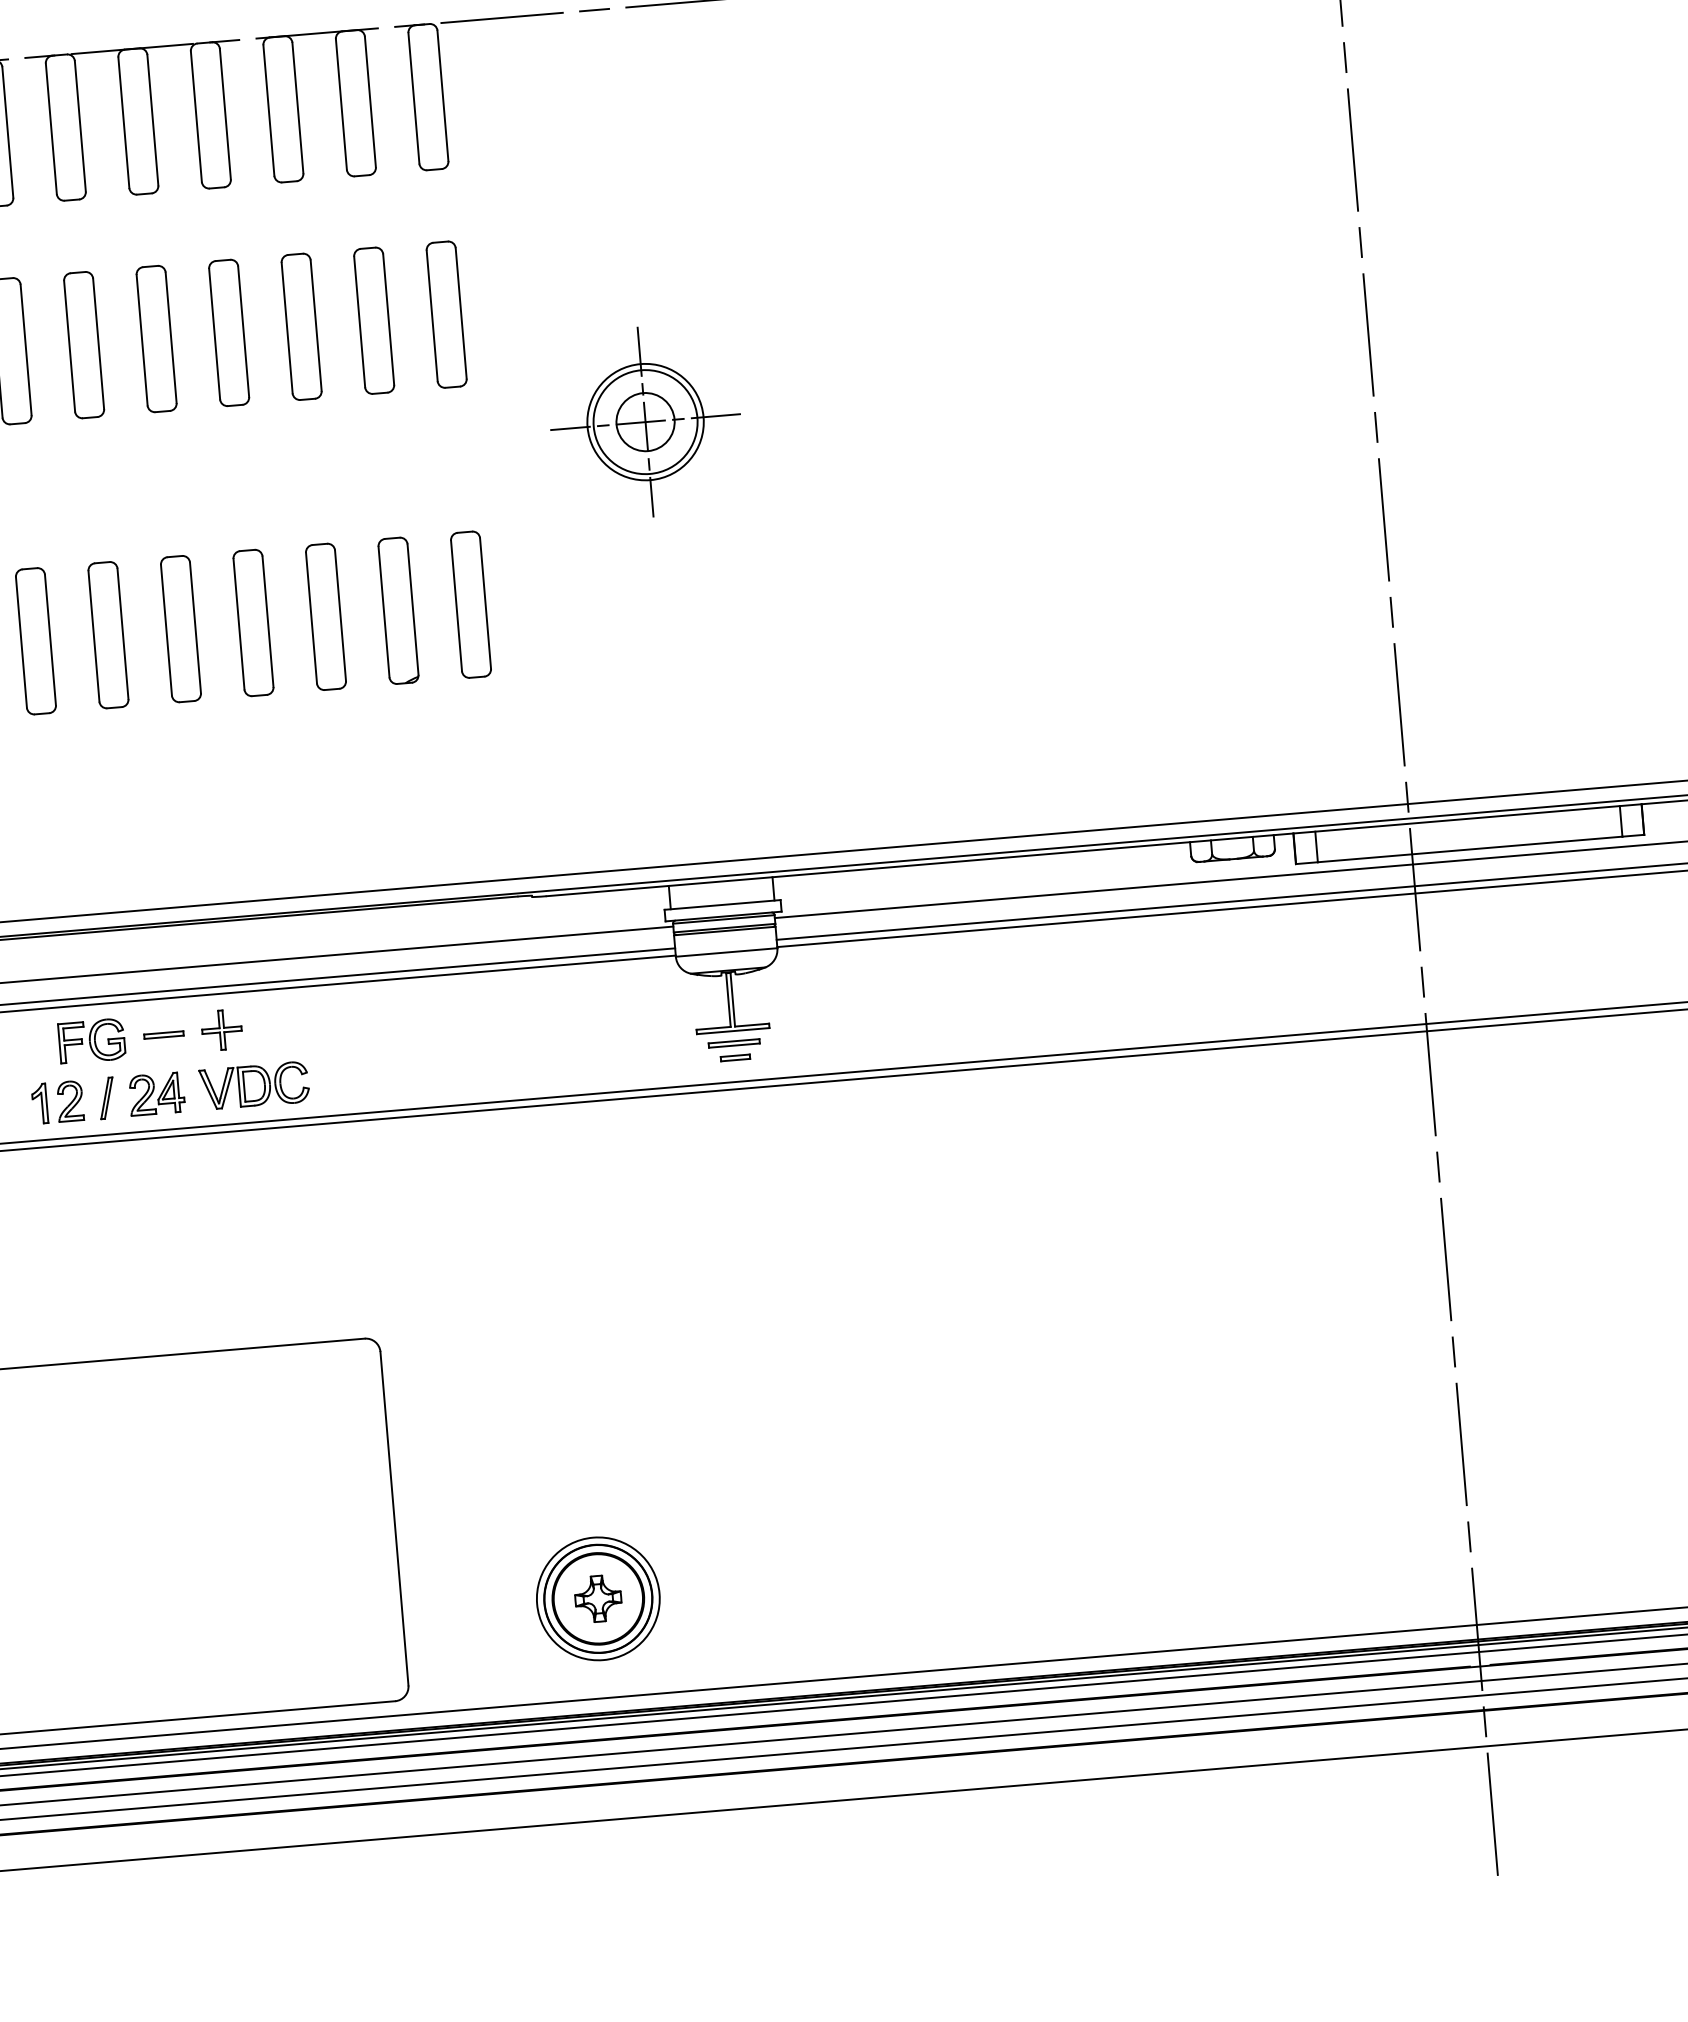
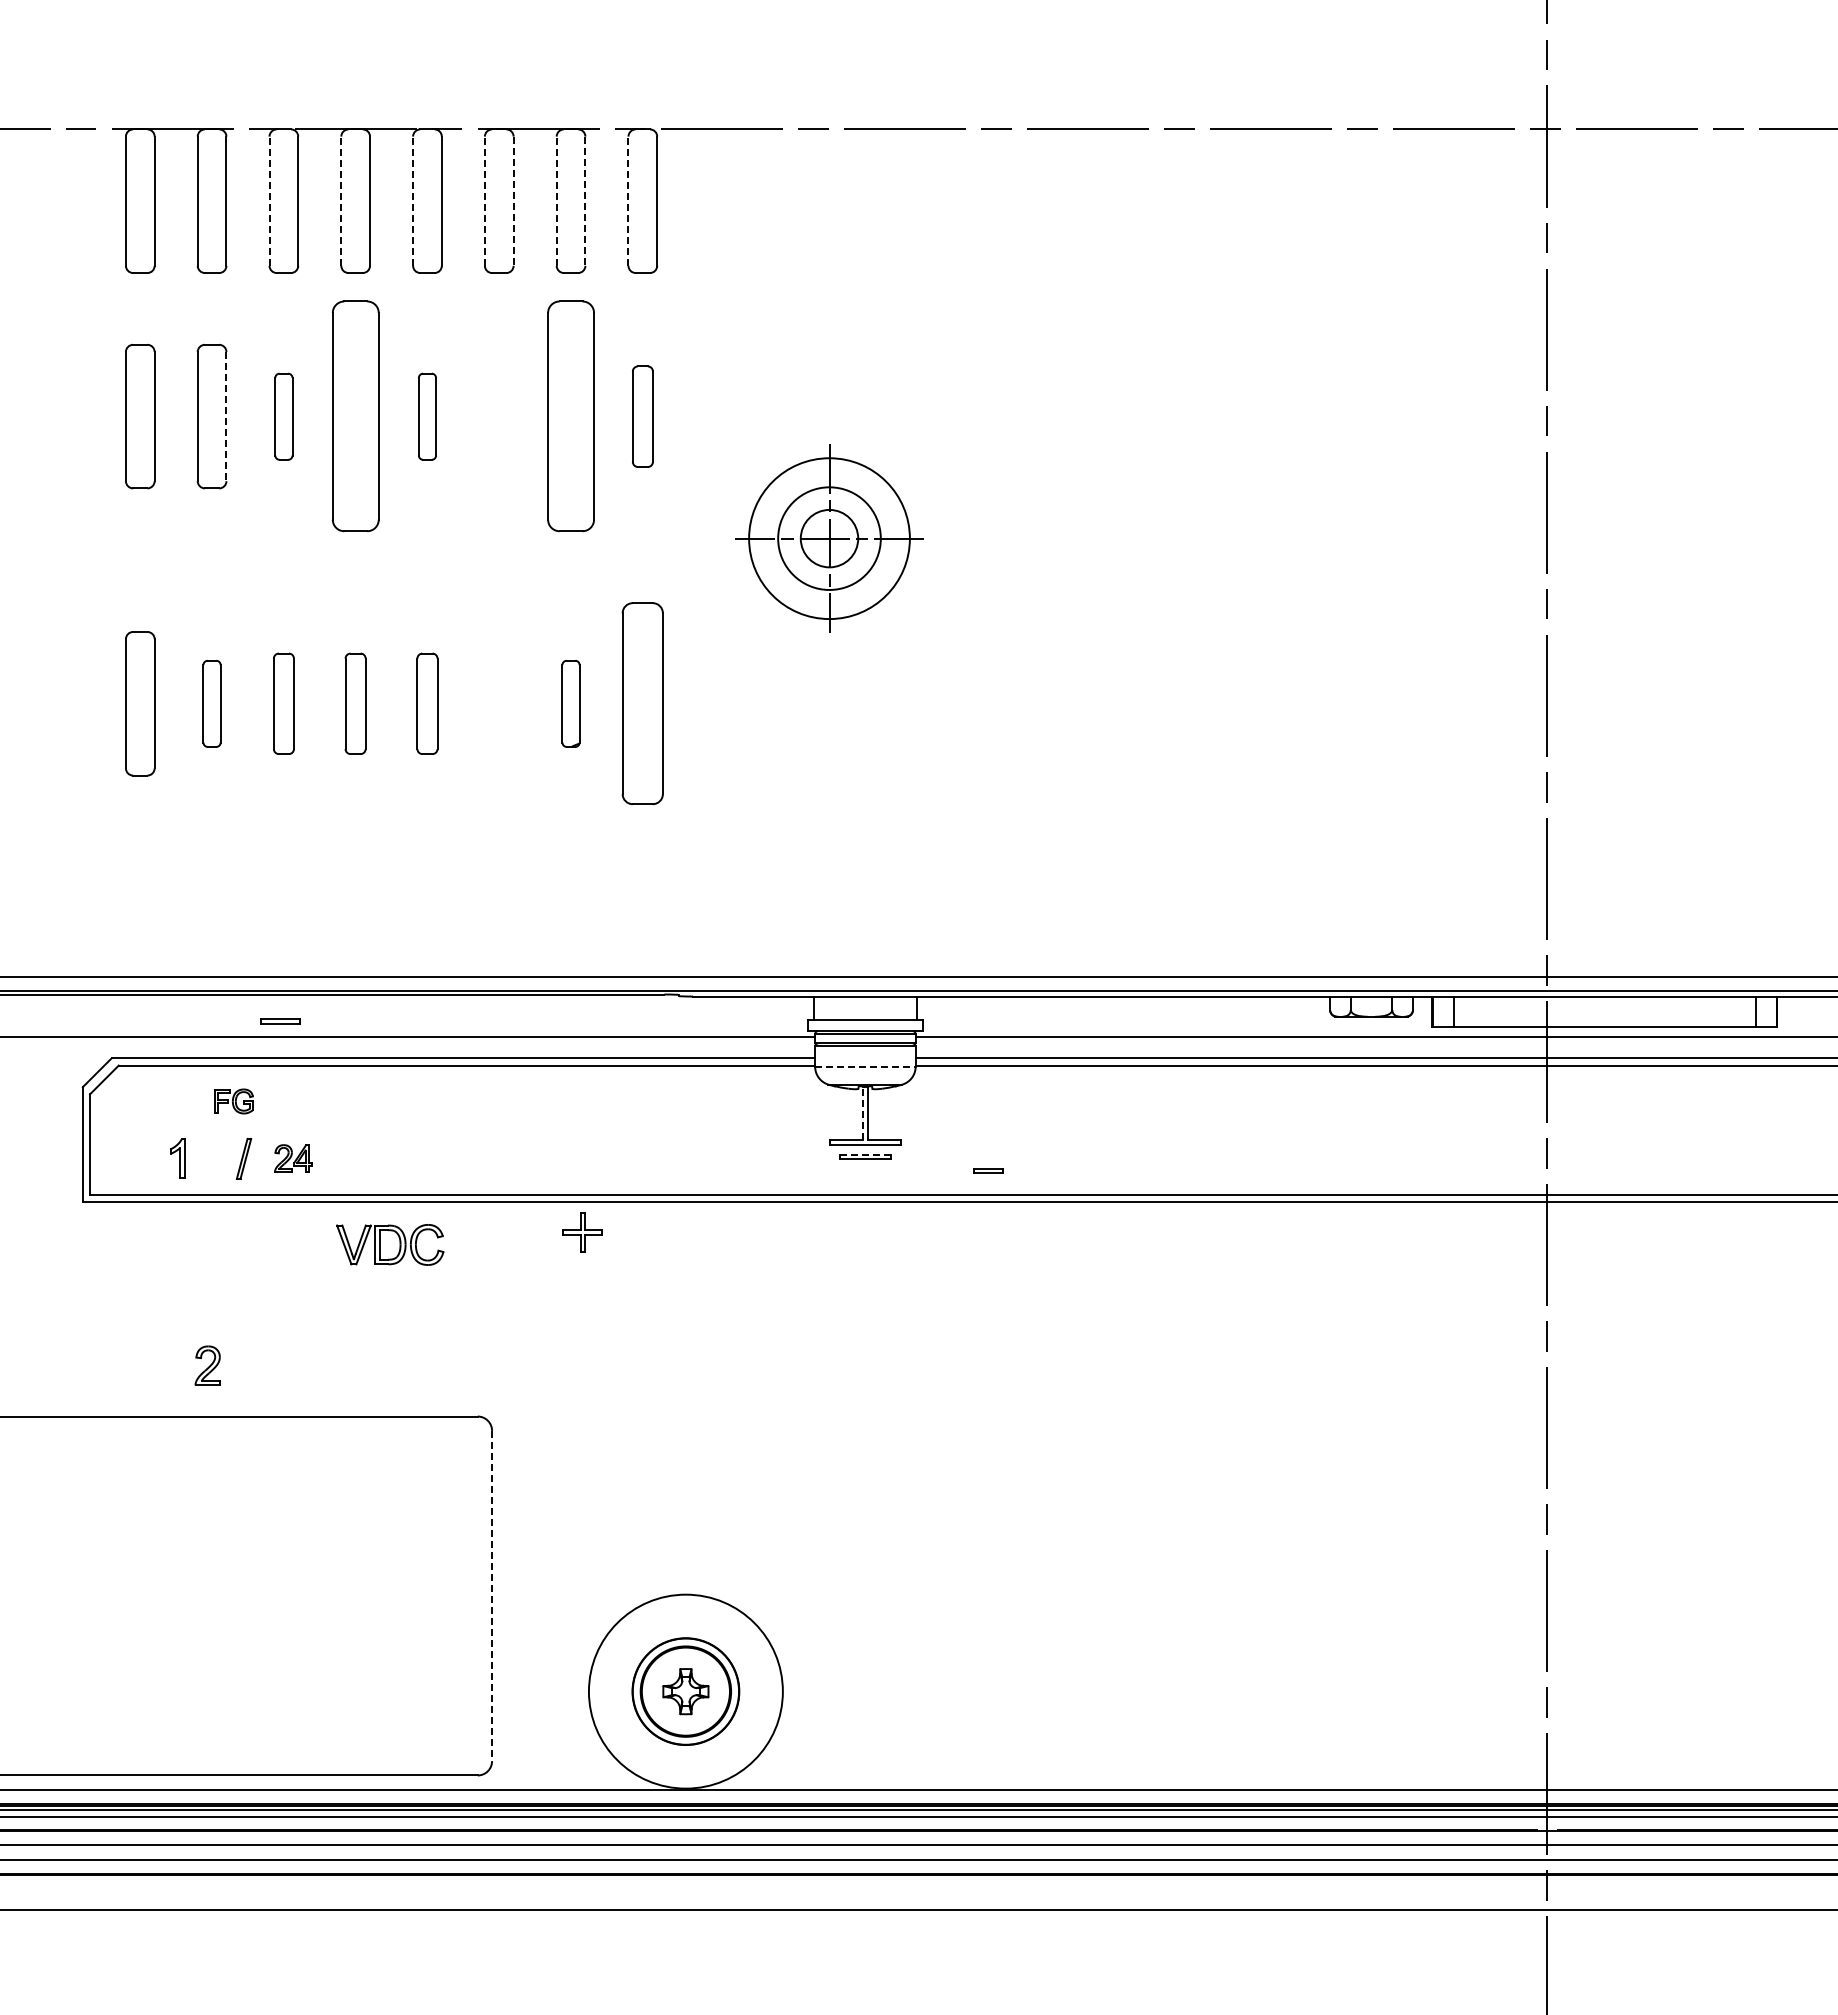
line: (413, 98) -> (628, 201), solid -> dashed
line: (370, 102) -> (585, 201), solid -> dashed
line: (341, 104) -> (556, 201), solid -> dashed
line: (297, 108) -> (513, 201), solid -> dashed
line: (268, 110) -> (484, 201), solid -> dashed
line: (196, 116) -> (413, 201), solid -> dashed
line: (124, 122) -> (341, 201), solid -> dashed
line: (51, 129) -> (269, 201), solid -> dashed
part: (446, 314) -> (642, 416), size x0.7
part: (373, 320) -> (570, 416), size x1.6
part: (301, 326) -> (499, 416), removed
part: (229, 332) -> (427, 416), size x0.6
part: (156, 338) -> (355, 416), size x1.6
part: (83, 345) -> (283, 416), size x0.6
line: (26, 349) -> (226, 416), solid -> dashed
circle: (645, 421) -> (829, 538), size x1.4
part: (470, 604) -> (642, 703), size x1.4
part: (397, 610) -> (570, 703), size x0.6
part: (326, 616) -> (499, 703), removed
part: (253, 622) -> (427, 703), size x0.7
part: (180, 628) -> (355, 703), size x0.7
part: (108, 634) -> (283, 703), size x0.7
part: (35, 641) -> (211, 703), size x0.6
line: (726, 952) -> (865, 1066), solid -> dashed
line: (728, 999) -> (863, 1113), solid -> dashed
part: (221, 1030) -> (582, 1232), moved
part: (164, 1035) -> (280, 1021), moved
part: (91, 1041) -> (233, 1101), size x0.6
line: (734, 1041) -> (865, 1154), solid -> dashed
part: (735, 1057) -> (988, 1170), moved
part: (254, 1085) -> (390, 1244), moved
part: (156, 1093) -> (293, 1158), size x0.7
part: (69, 1100) -> (207, 1365), moved
line: (394, 1519) -> (492, 1596), solid -> dashed
circle: (597, 1598) -> (685, 1691), size x1.6

